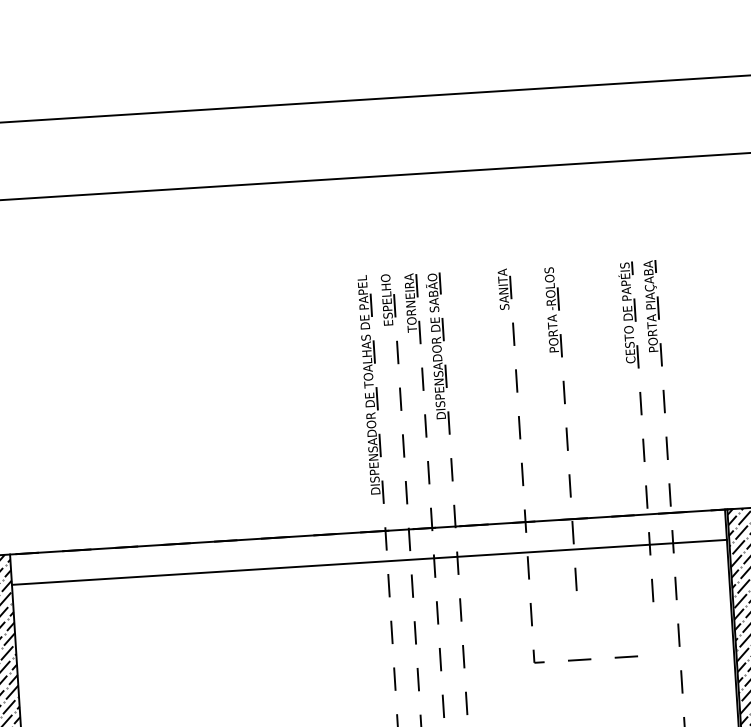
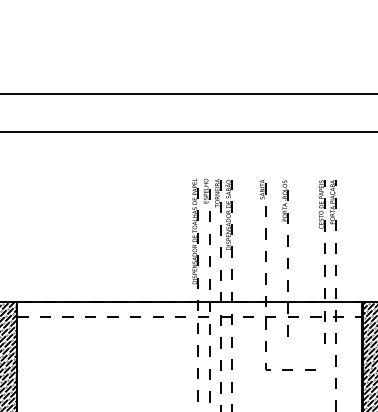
line: (371, 562) -> (190, 316), solid -> dashed

